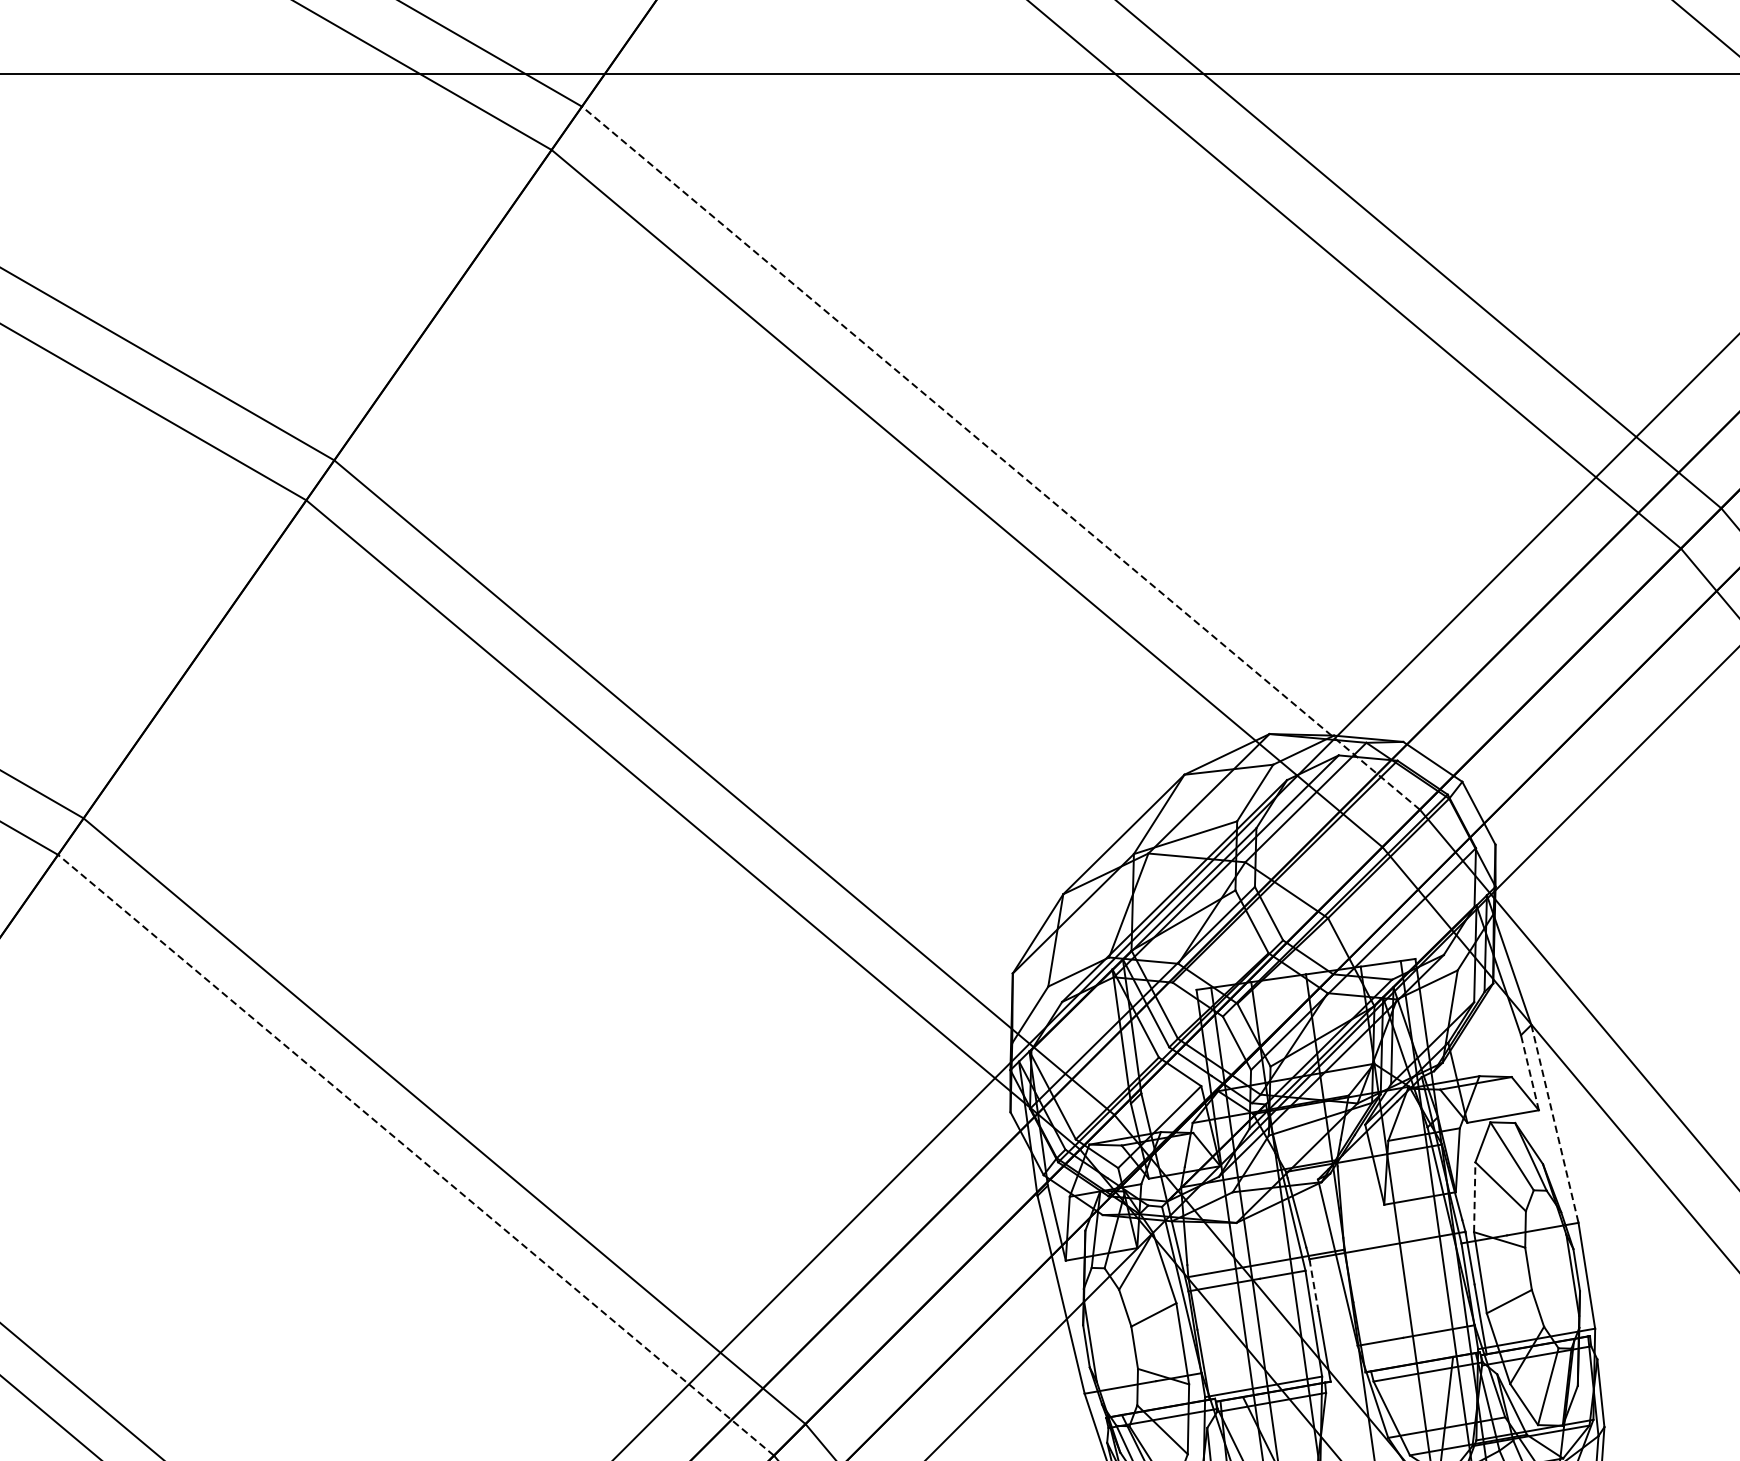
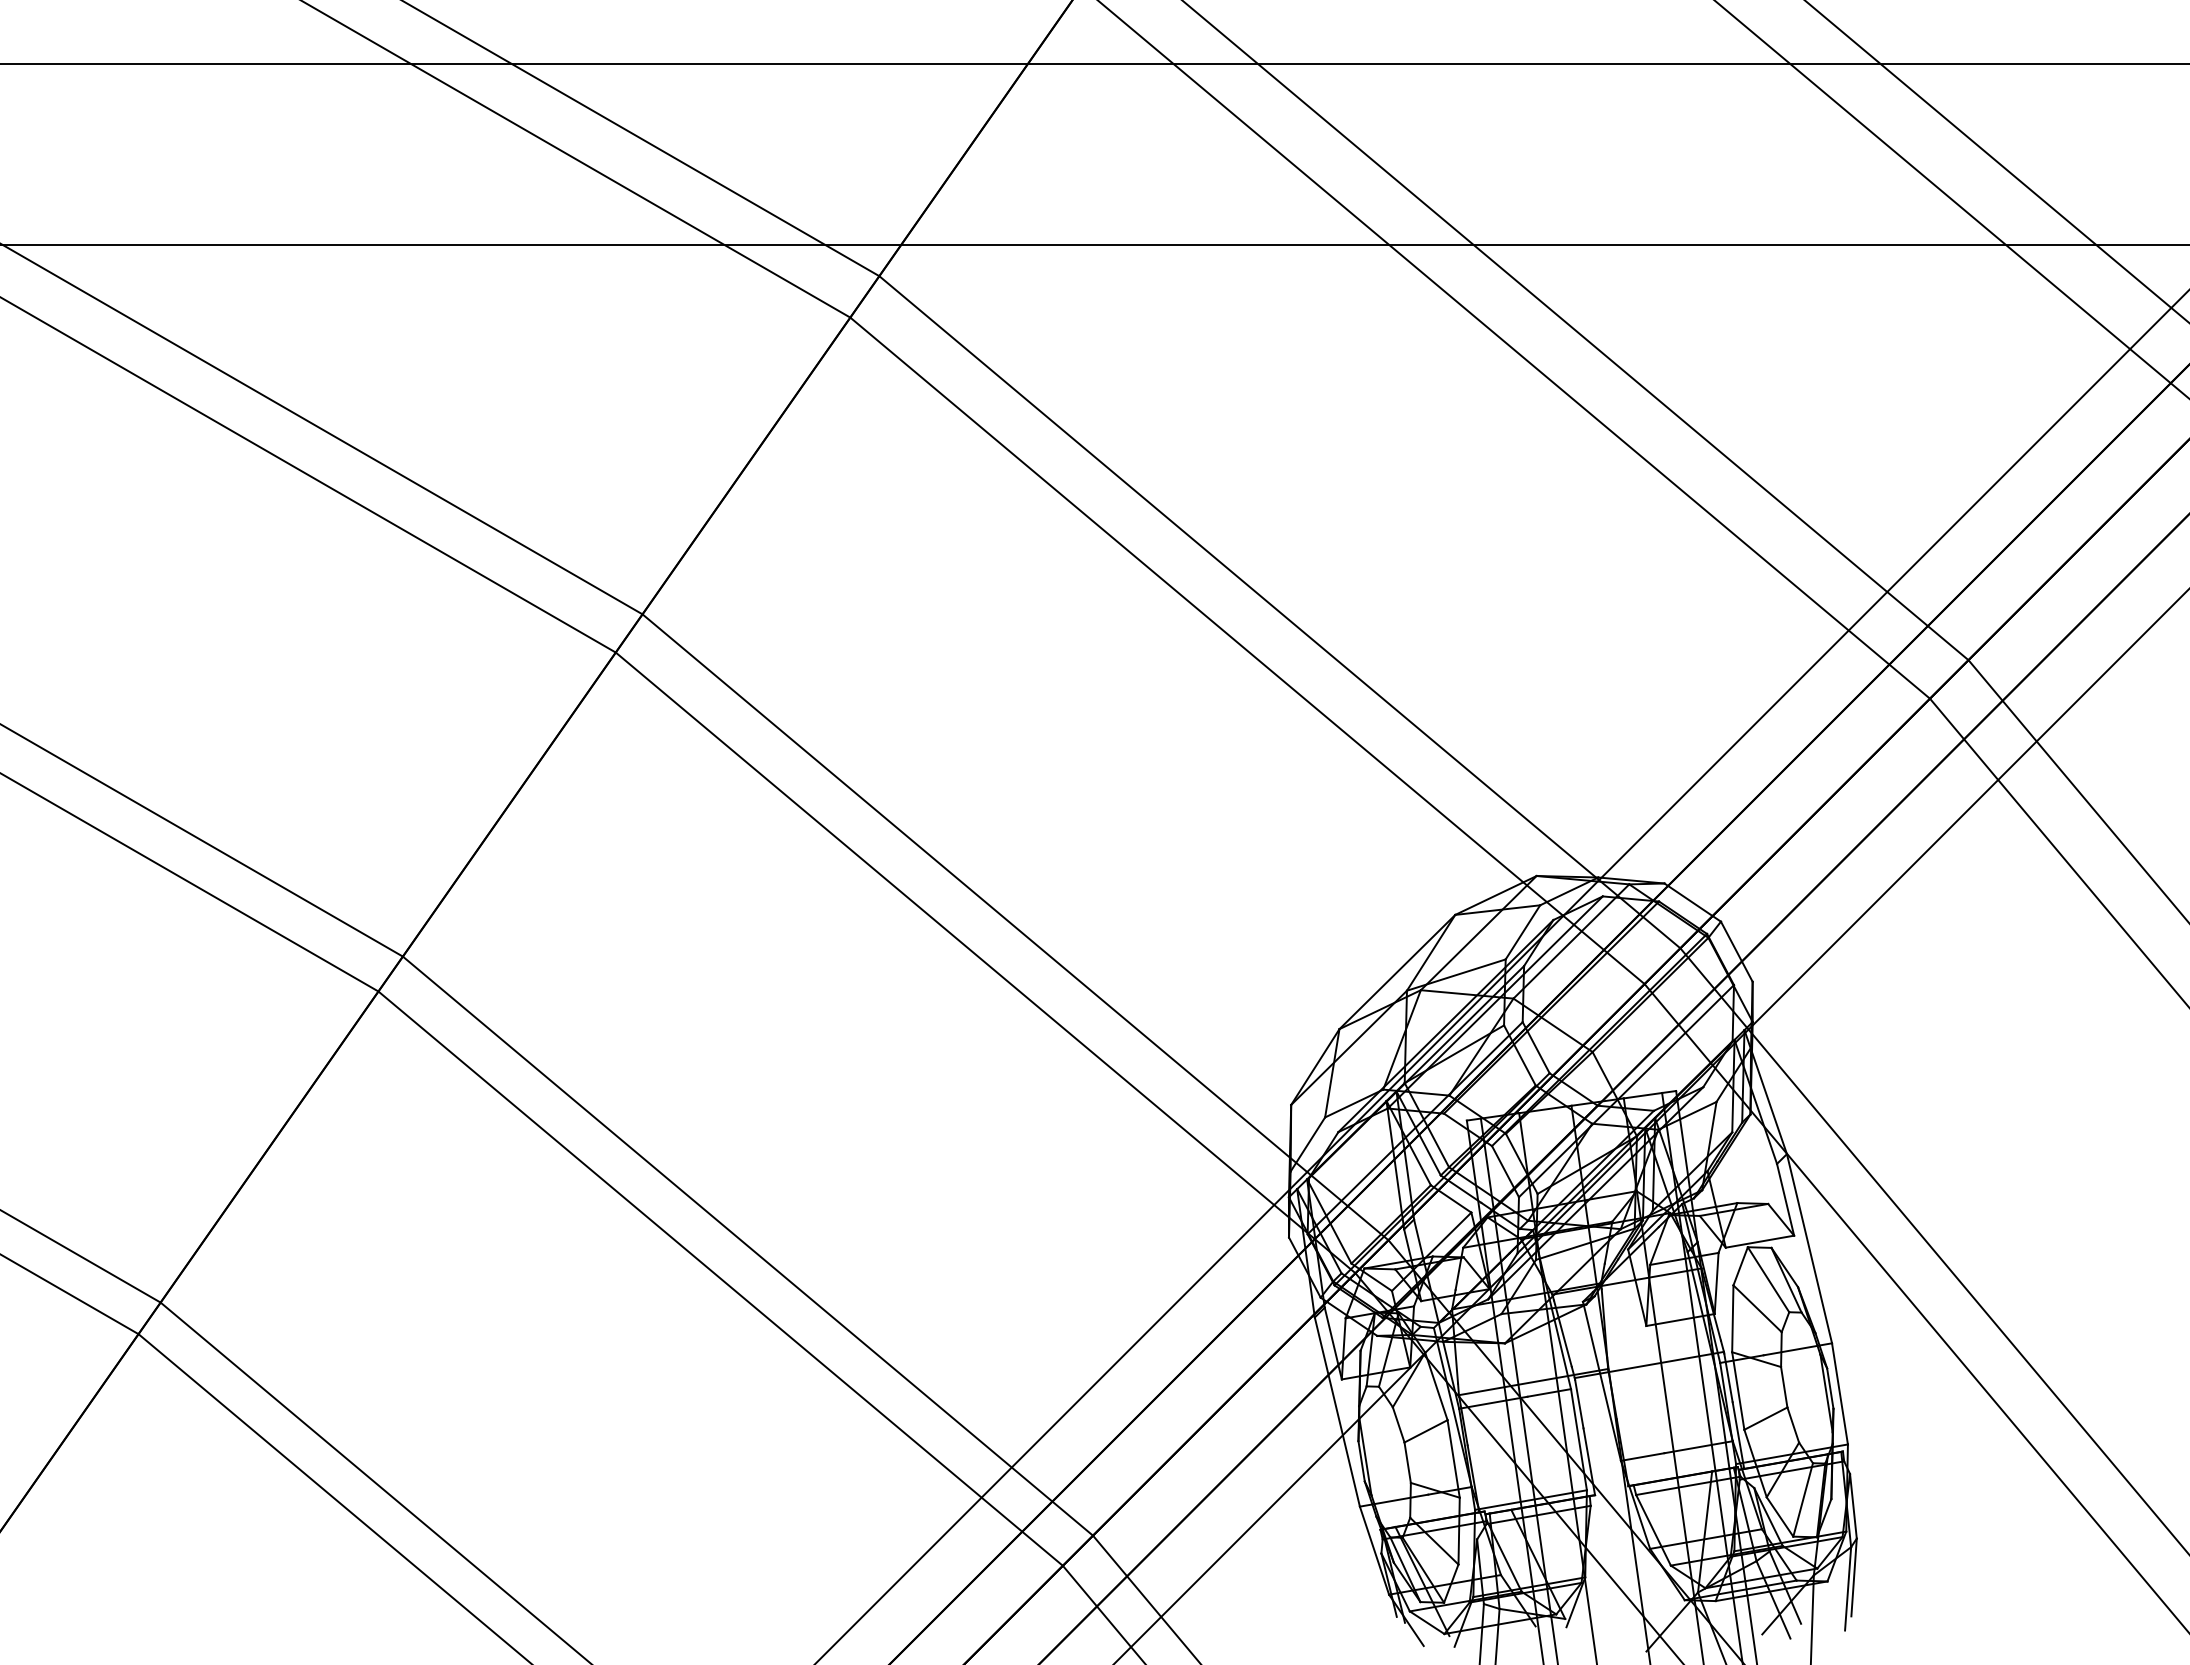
line: (1000, 458) -> (1279, 612), dashed -> solid
line: (1529, 1072) -> (1785, 1199), dashed -> solid
line: (1554, 1124) -> (1809, 1249), dashed -> solid
line: (415, 1155) -> (720, 1278), dashed -> solid
line: (1474, 1196) -> (1732, 1318), dashed -> solid
line: (1314, 1286) -> (1579, 1404), dashed -> solid

